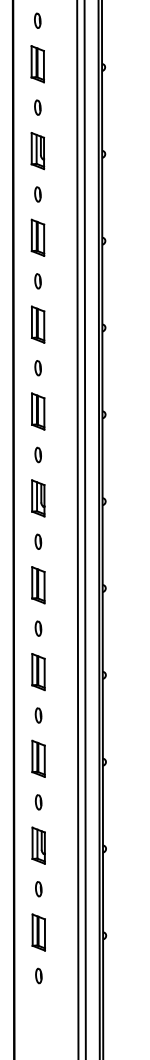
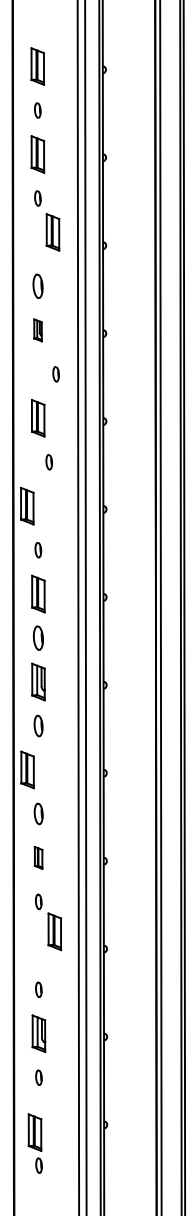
part: (37, 64) -> (52, 232), moved
part: (37, 107) -> (37, 286), size x1.6
part: (37, 151) -> (37, 330), size x0.6
part: (37, 194) -> (55, 374), moved
part: (37, 281) -> (48, 462), moved
part: (38, 324) -> (27, 505), moved
part: (38, 454) -> (38, 637), size x1.6
part: (38, 541) -> (38, 725), size x1.4
part: (38, 584) -> (27, 769), moved
part: (38, 628) -> (38, 813), size x1.4
part: (38, 671) -> (38, 857), size x0.6
part: (38, 758) -> (54, 931), moved
part: (38, 932) -> (34, 1132), moved

